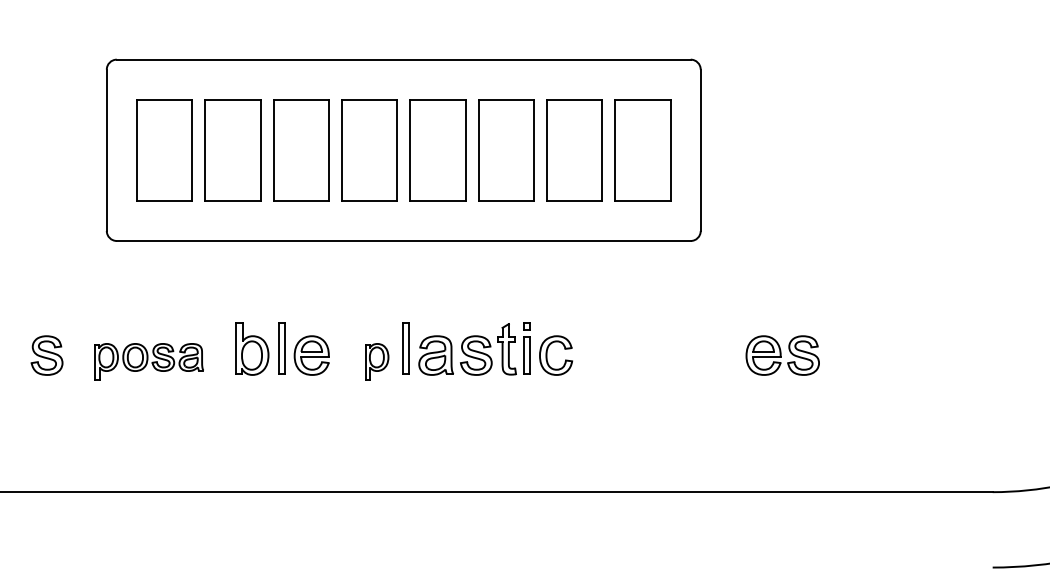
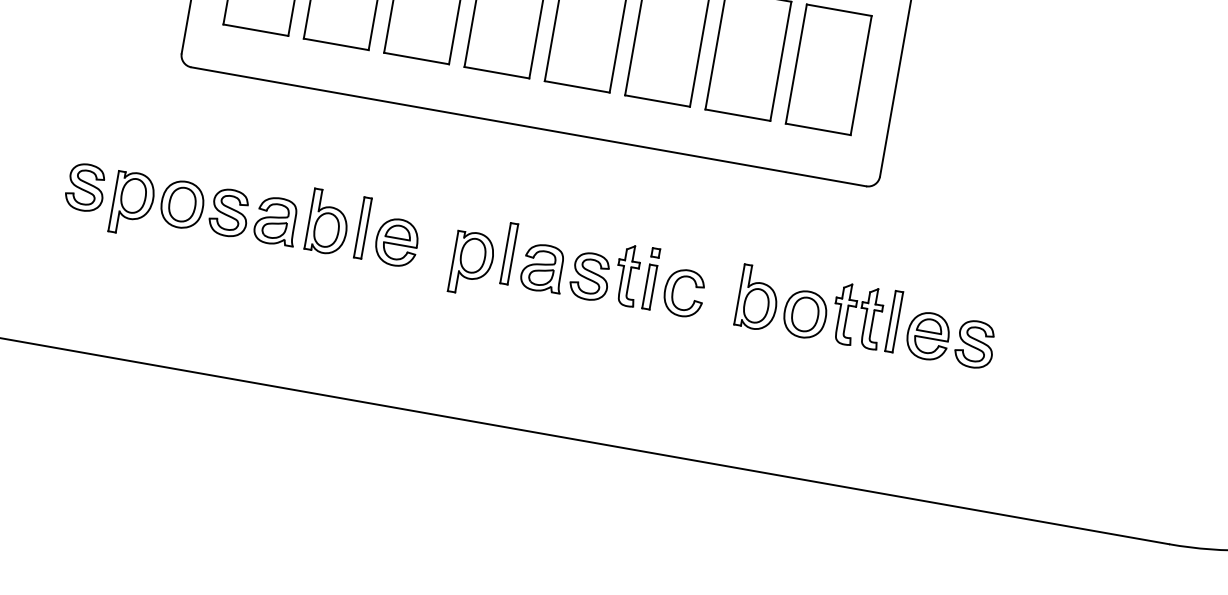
part: (669, 348) -> (818, 308), added
part: (149, 361) -> (204, 215), size x1.43
part: (377, 361) -> (472, 263), size x1.43

